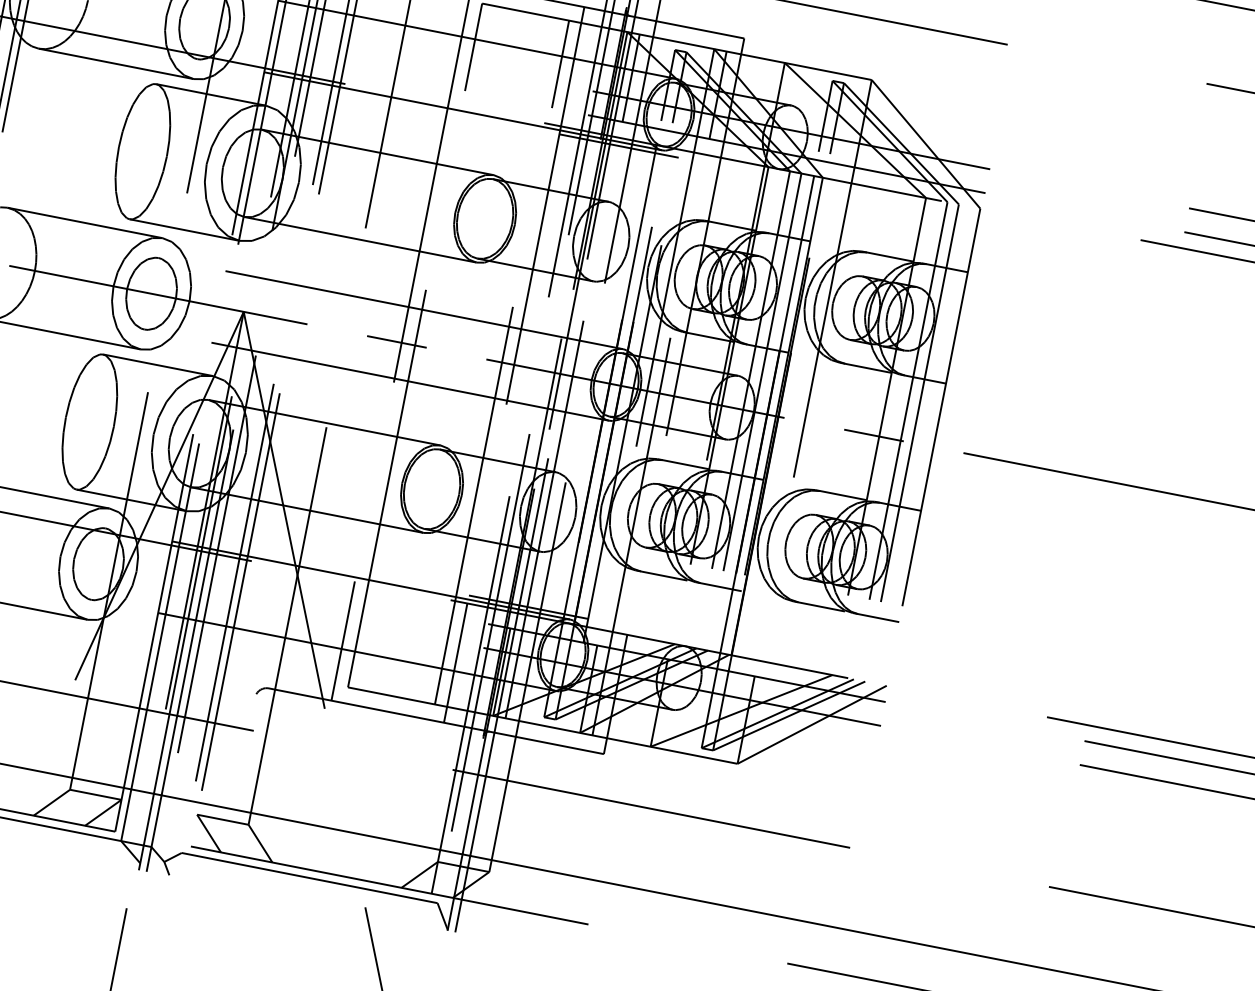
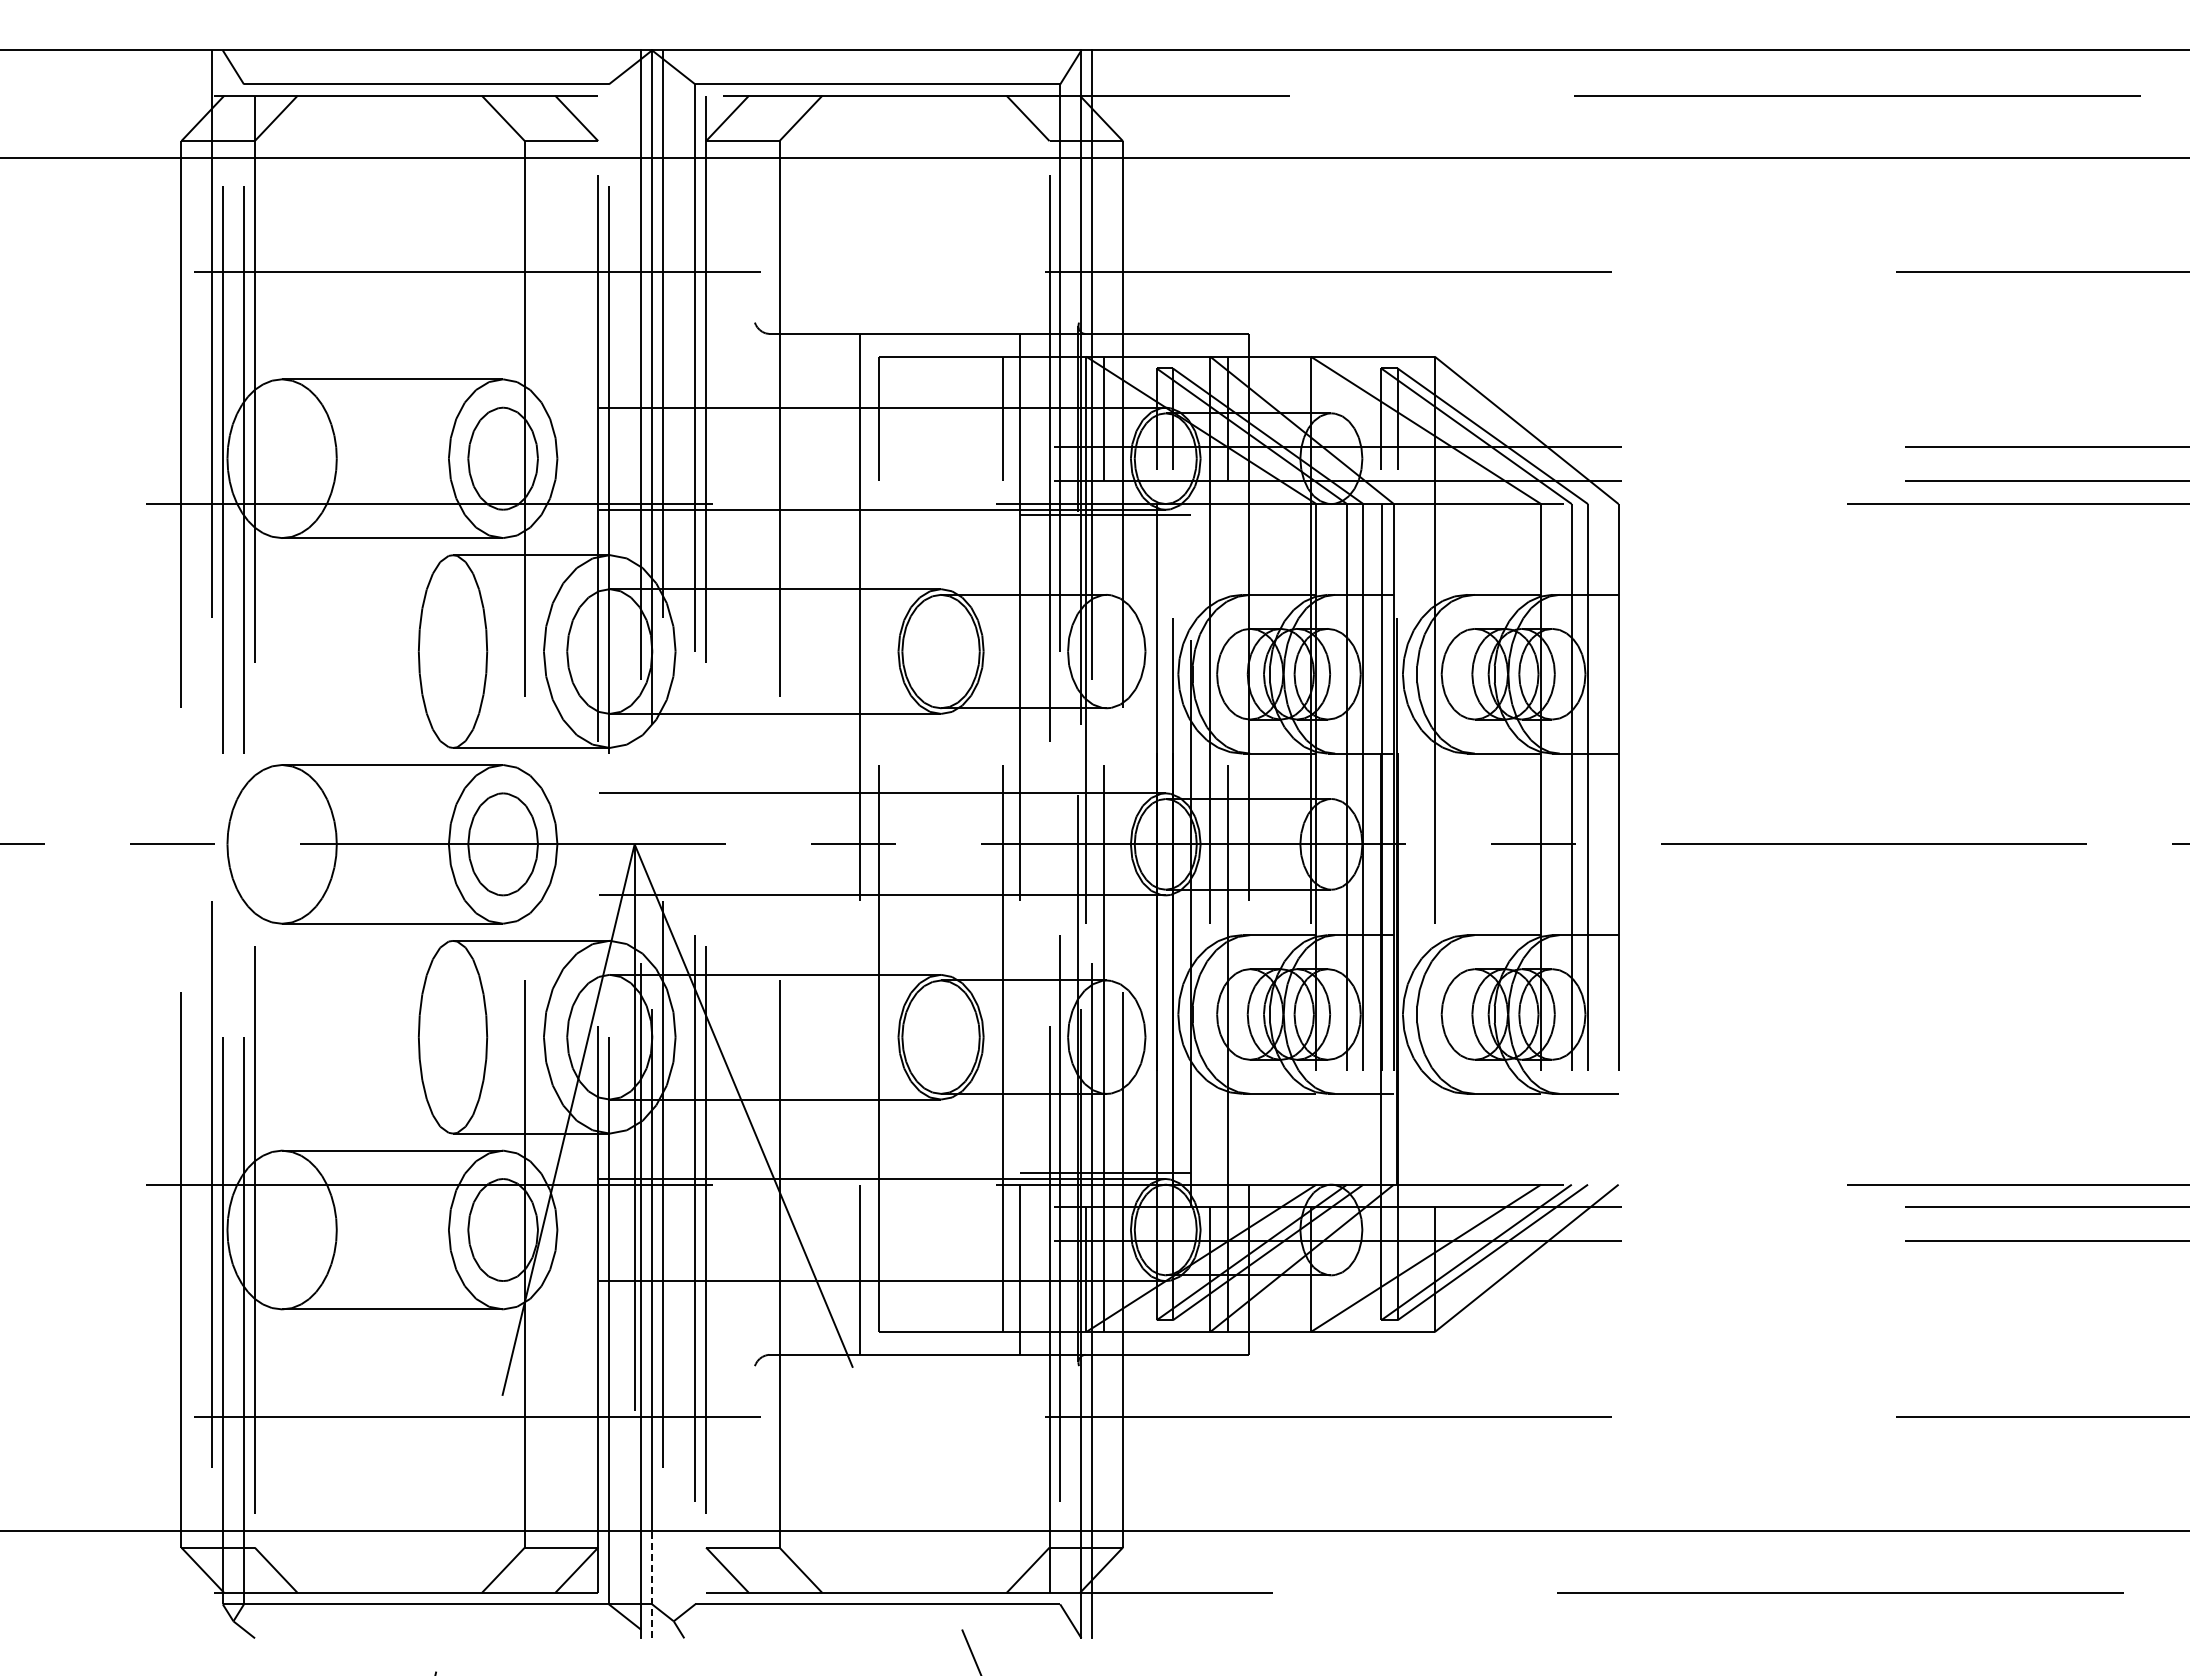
line: (154, 833) -> (652, 1584), solid -> dashed

